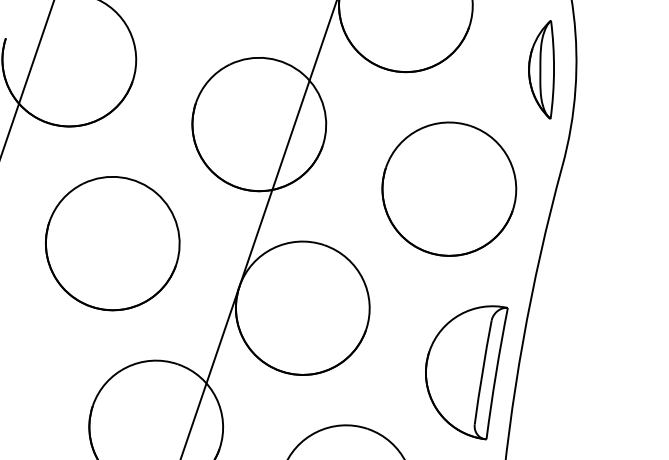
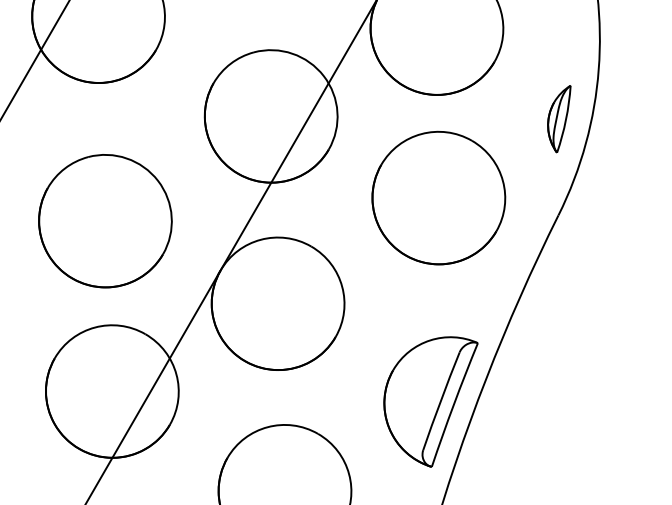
part: (544, 70) -> (559, 118), size x0.7
part: (448, 188) -> (438, 197), moved
part: (112, 243) -> (105, 221), moved

